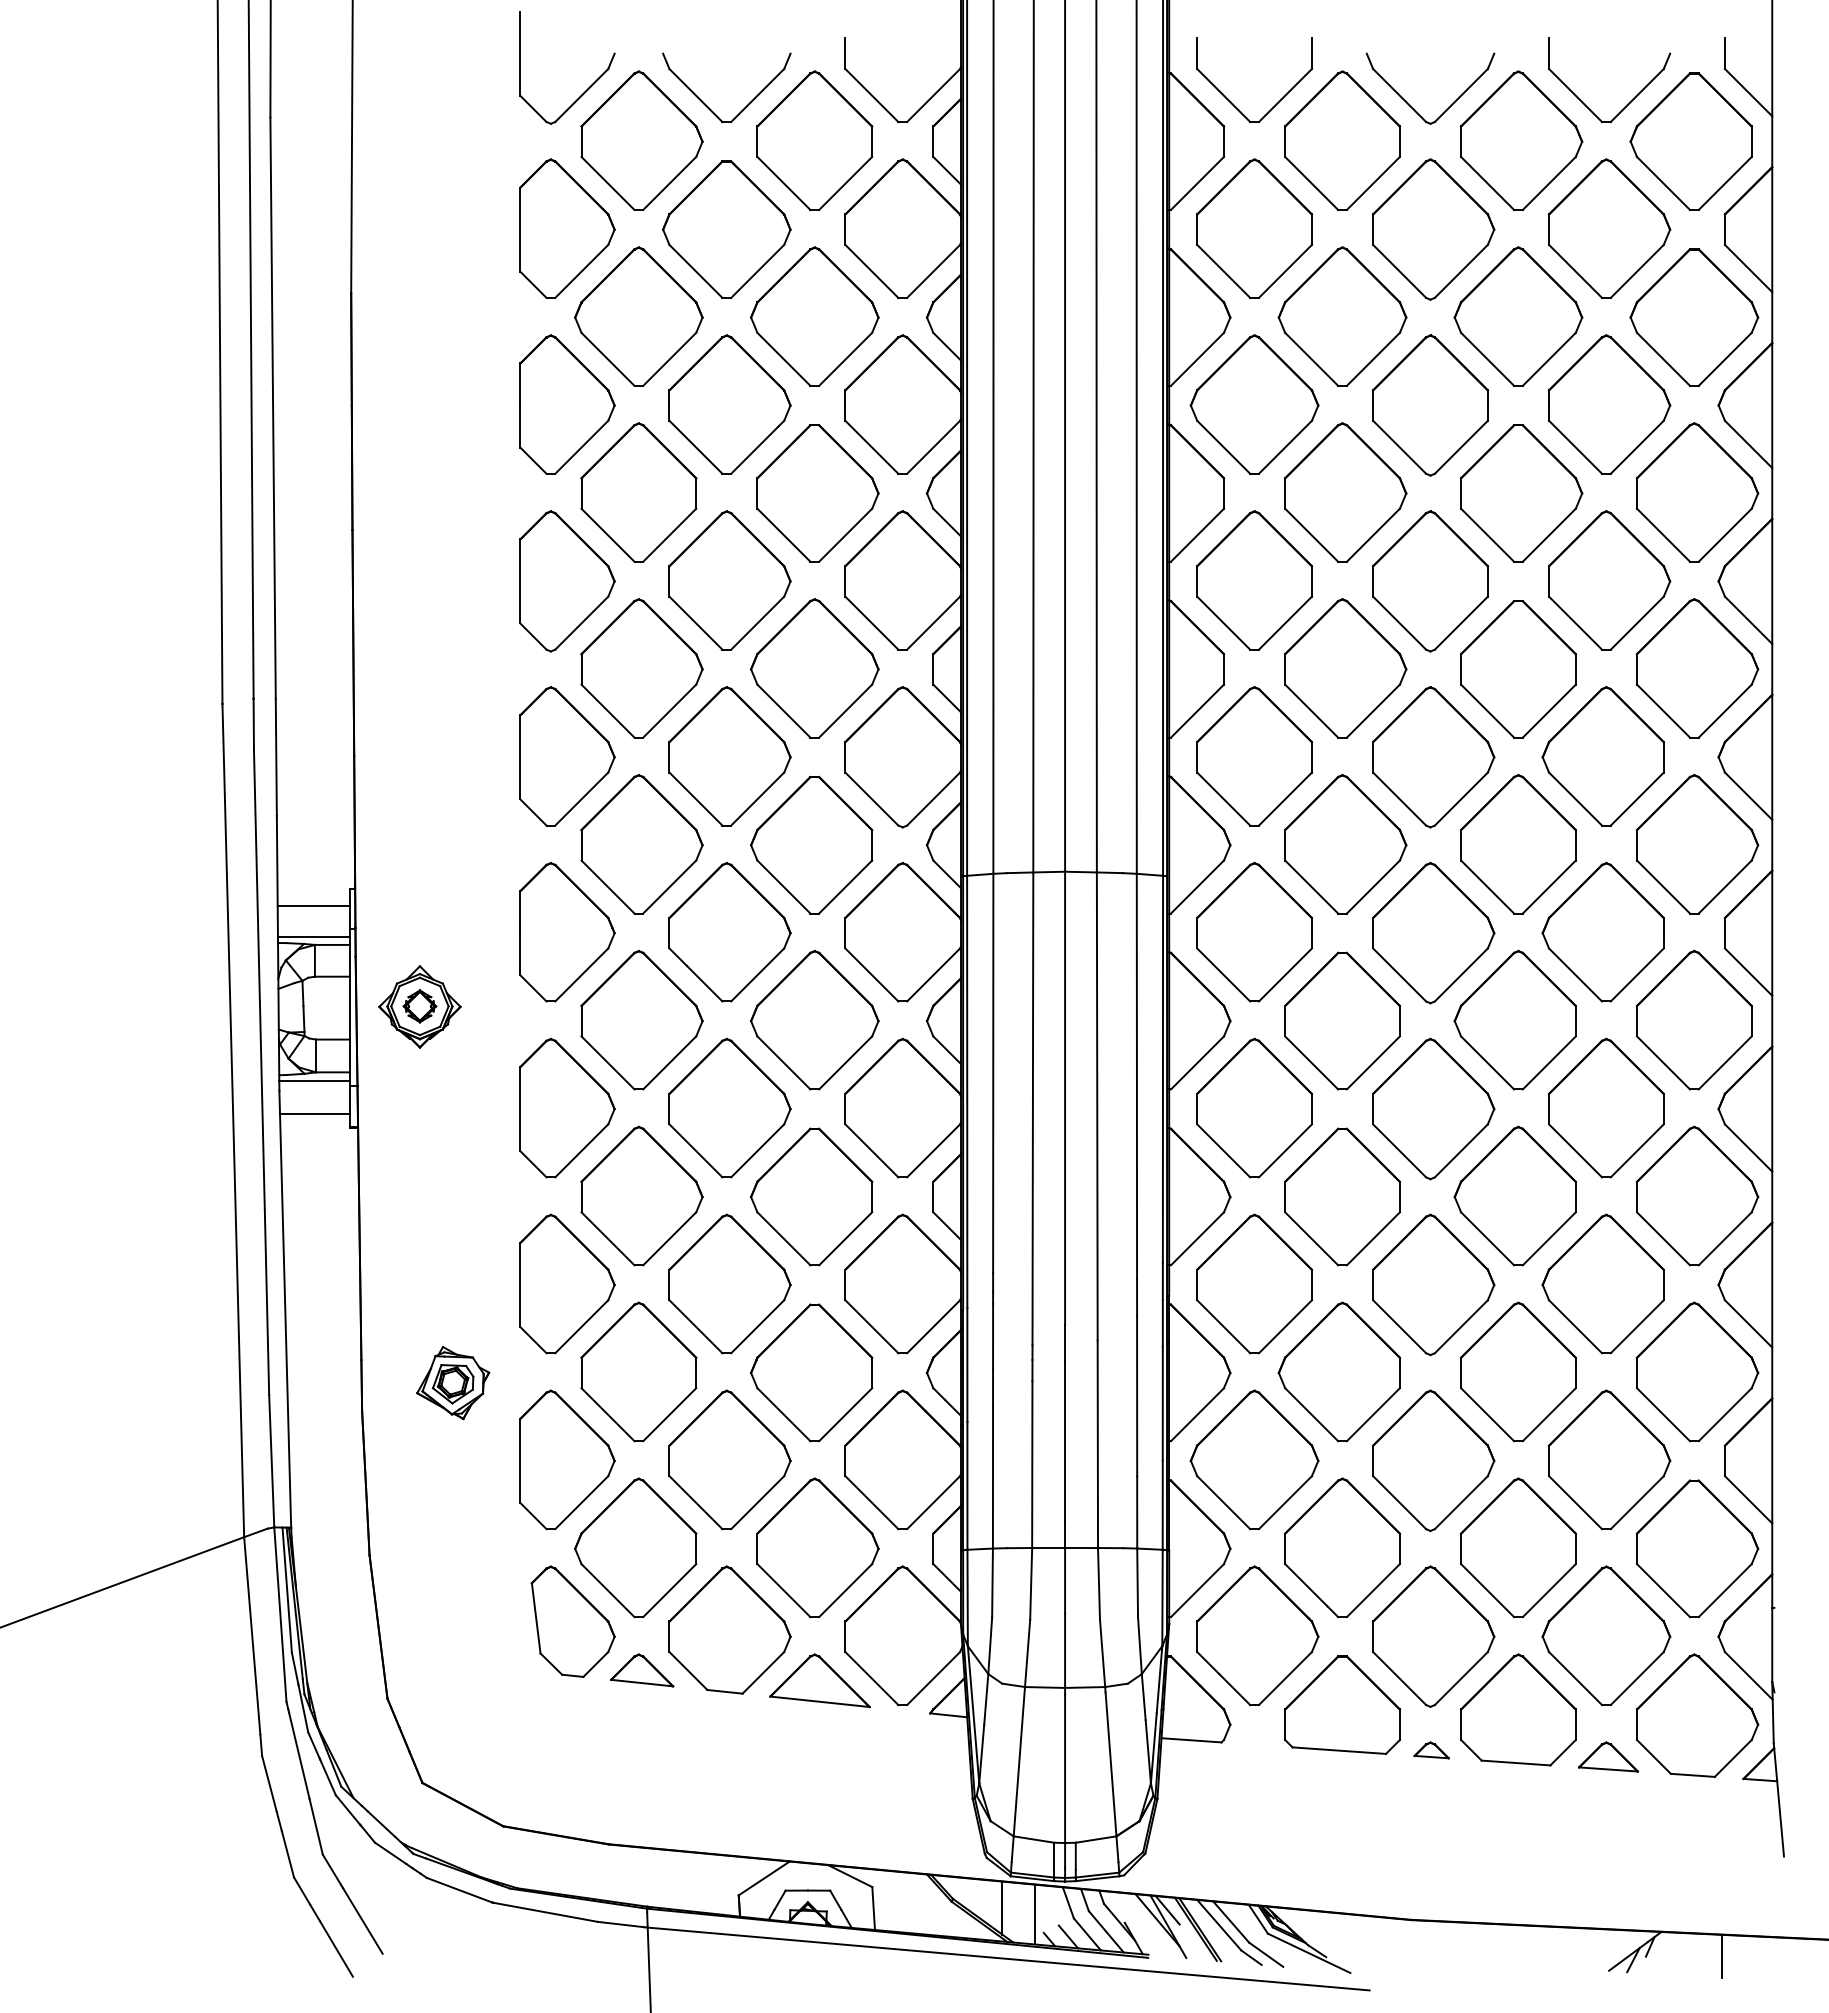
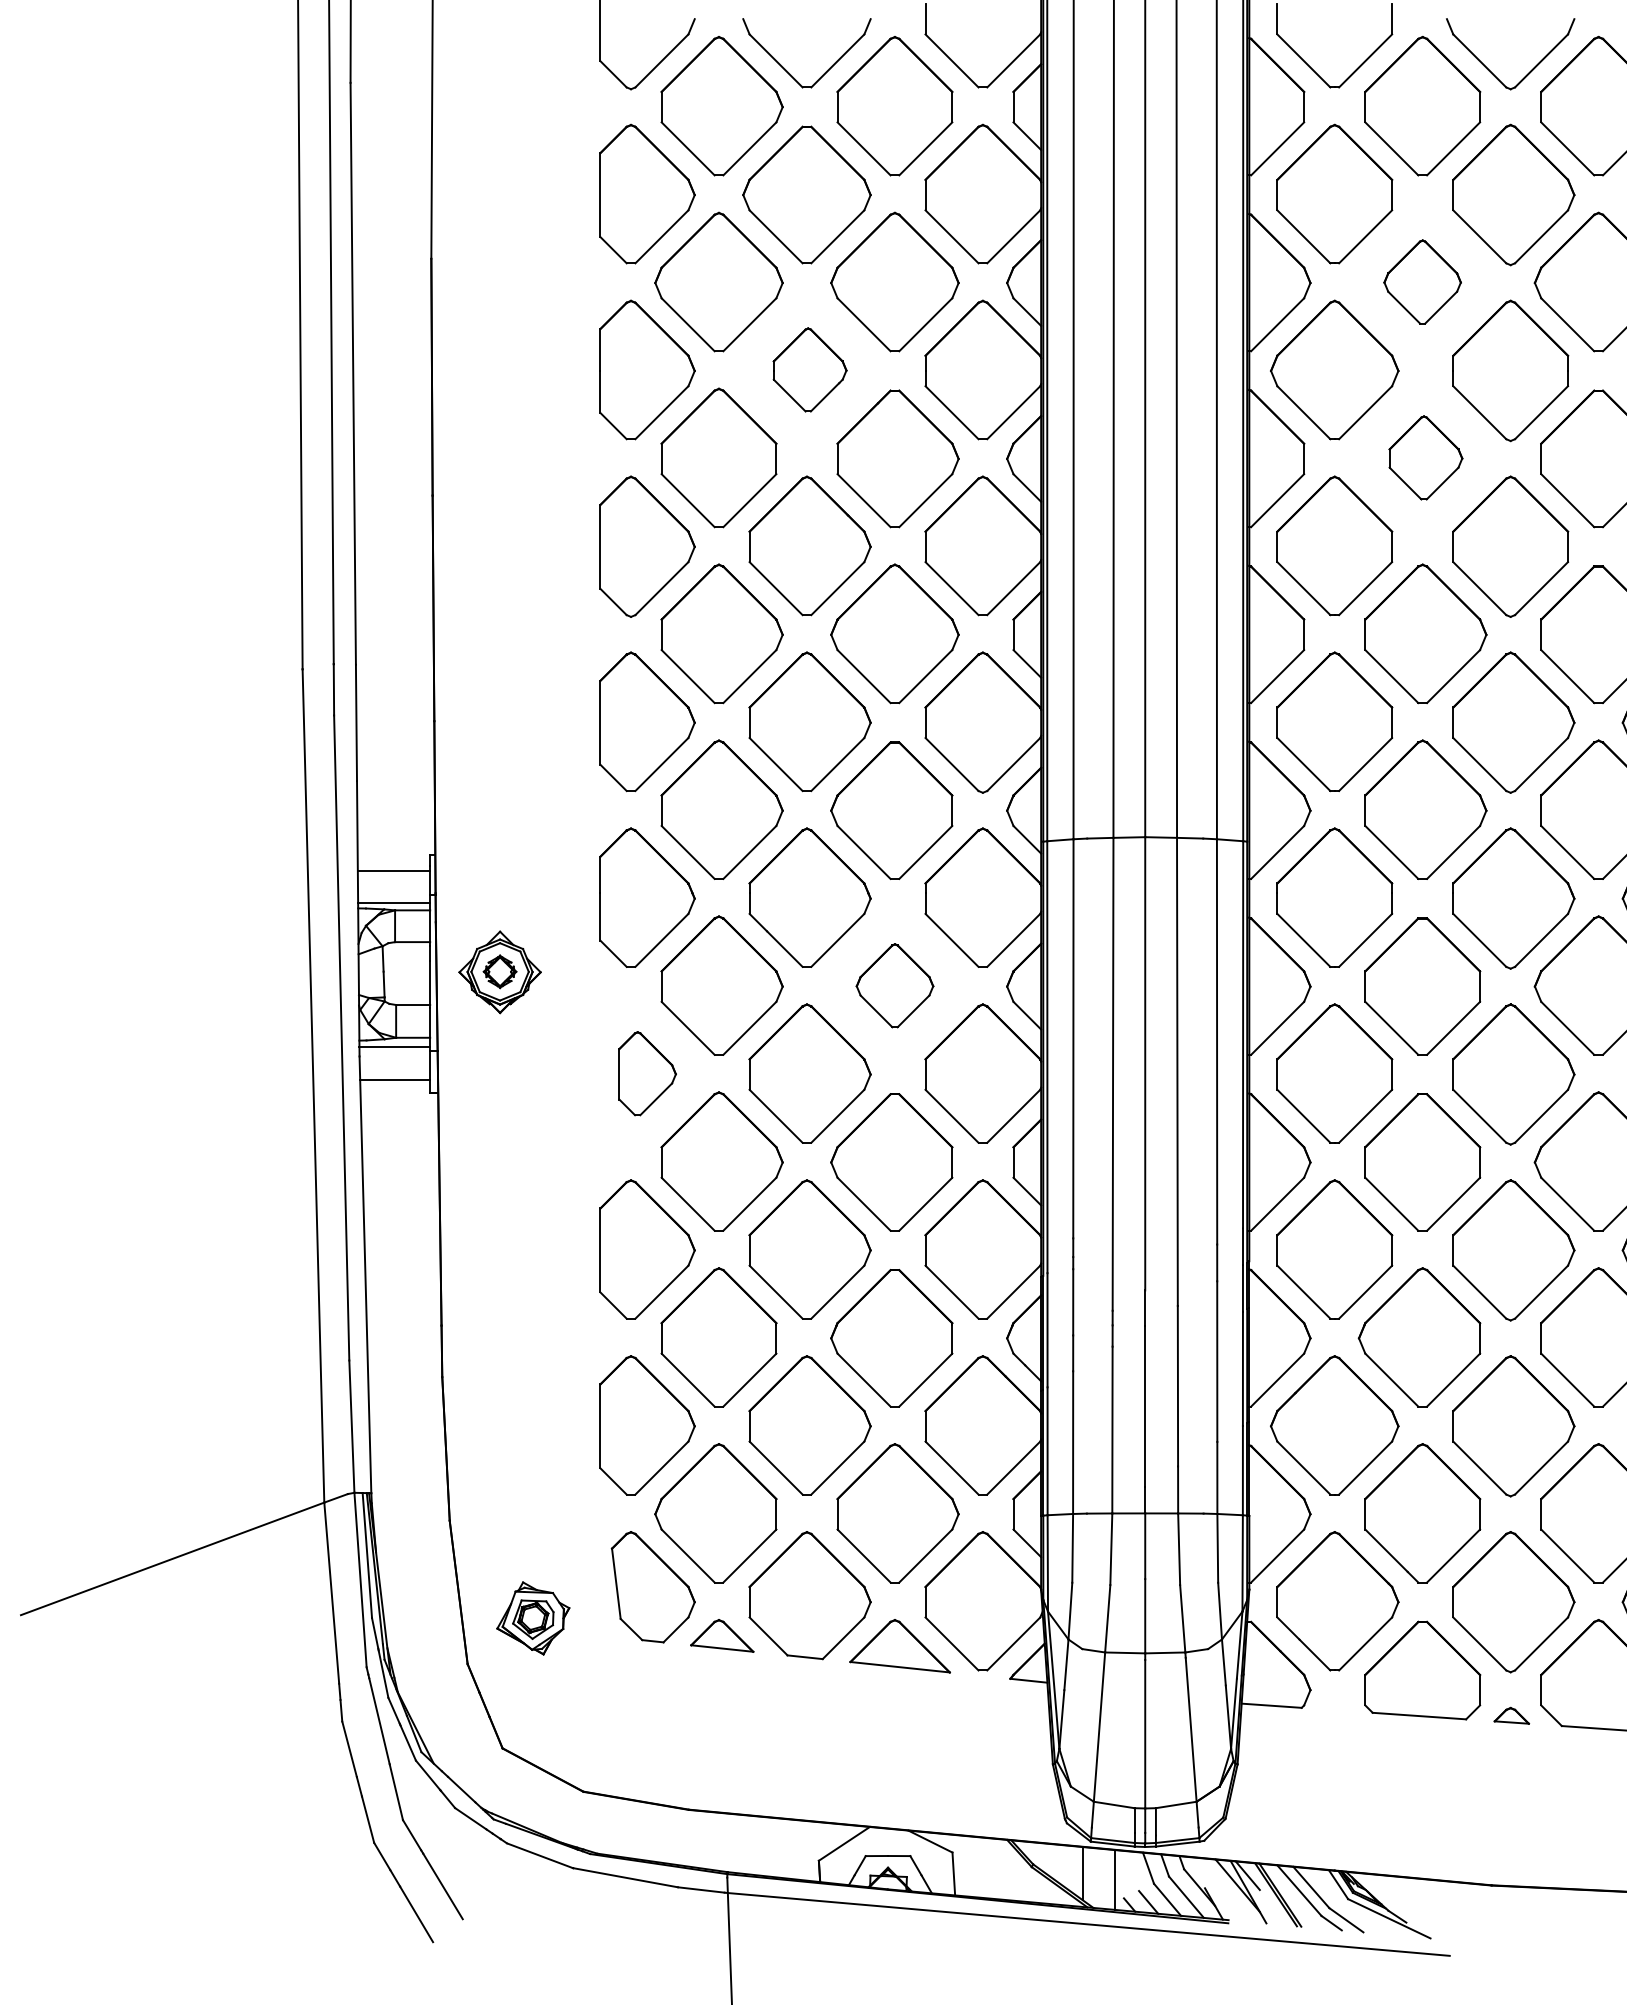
part: (1342, 316) -> (1422, 281), size x0.6
part: (729, 404) -> (809, 369), size x0.6
part: (1345, 492) -> (1425, 457), size x0.6
part: (814, 1020) -> (894, 985), size x0.6
part: (567, 1108) -> (647, 1073), size x0.6
part: (453, 1382) -> (533, 1617), moved

